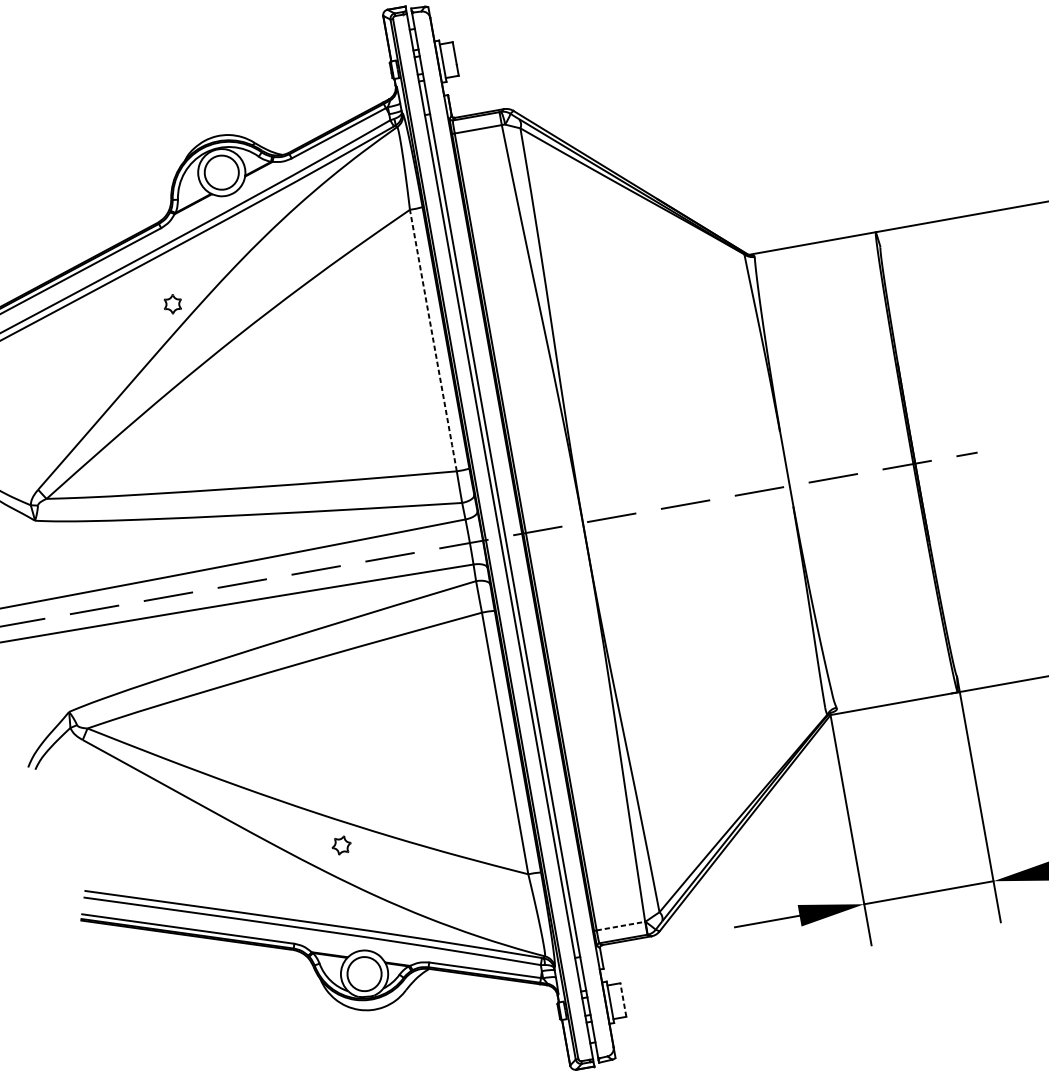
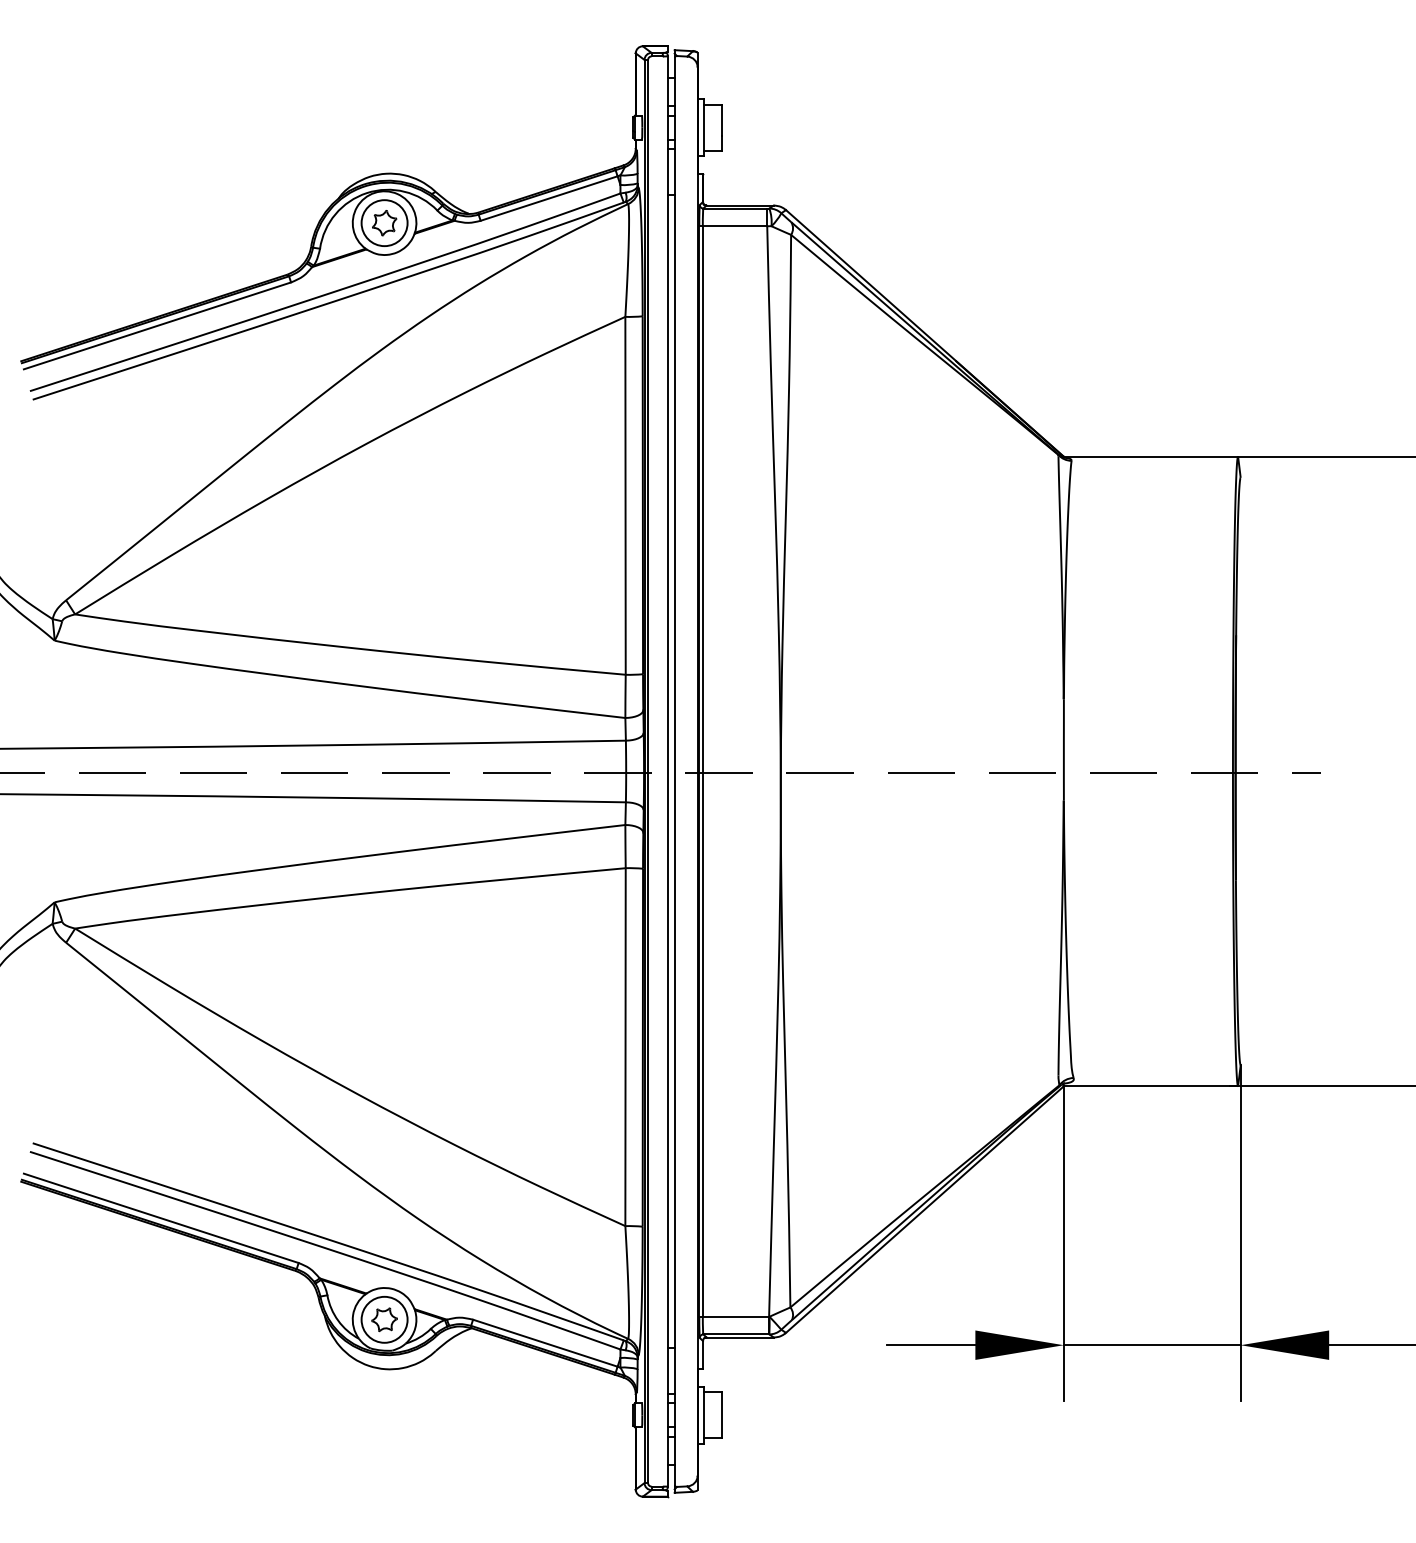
part: (172, 304) -> (384, 223), moved
line: (433, 341) -> (625, 497), dashed -> solid
part: (341, 845) -> (384, 1319), moved
line: (621, 925) -> (736, 1316), dashed -> solid
line: (623, 1000) -> (721, 1415), dashed -> solid

